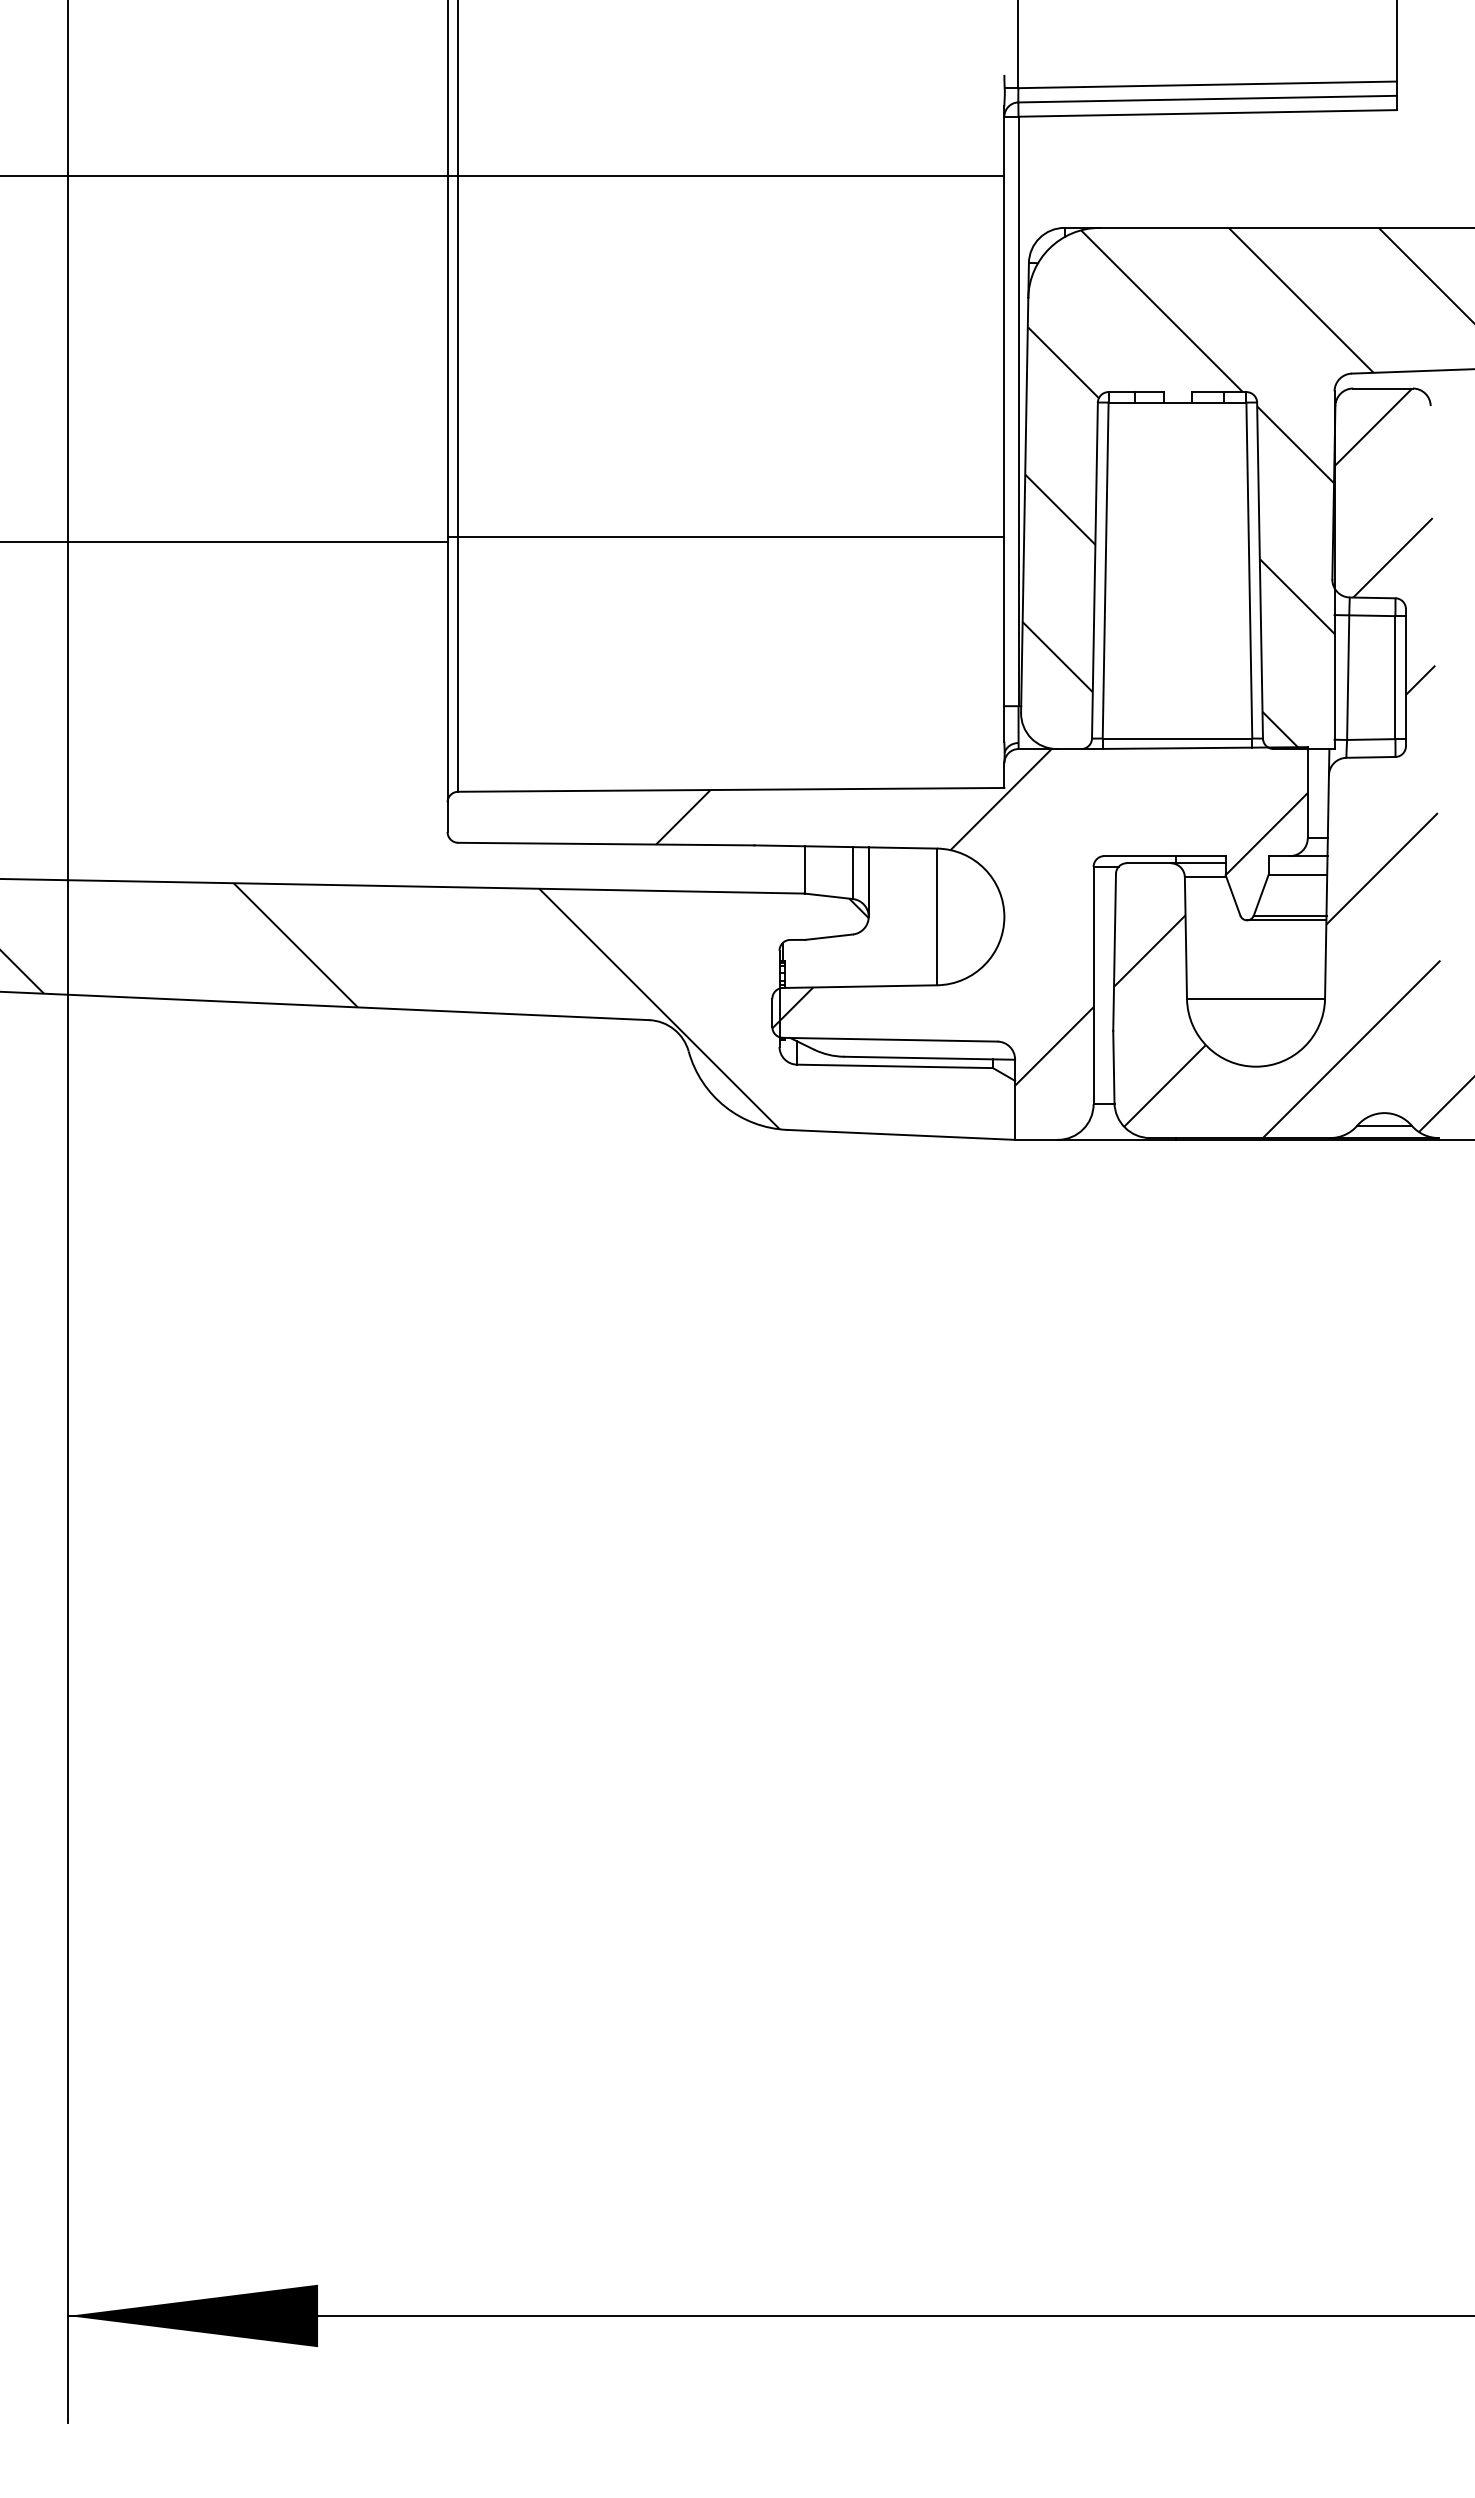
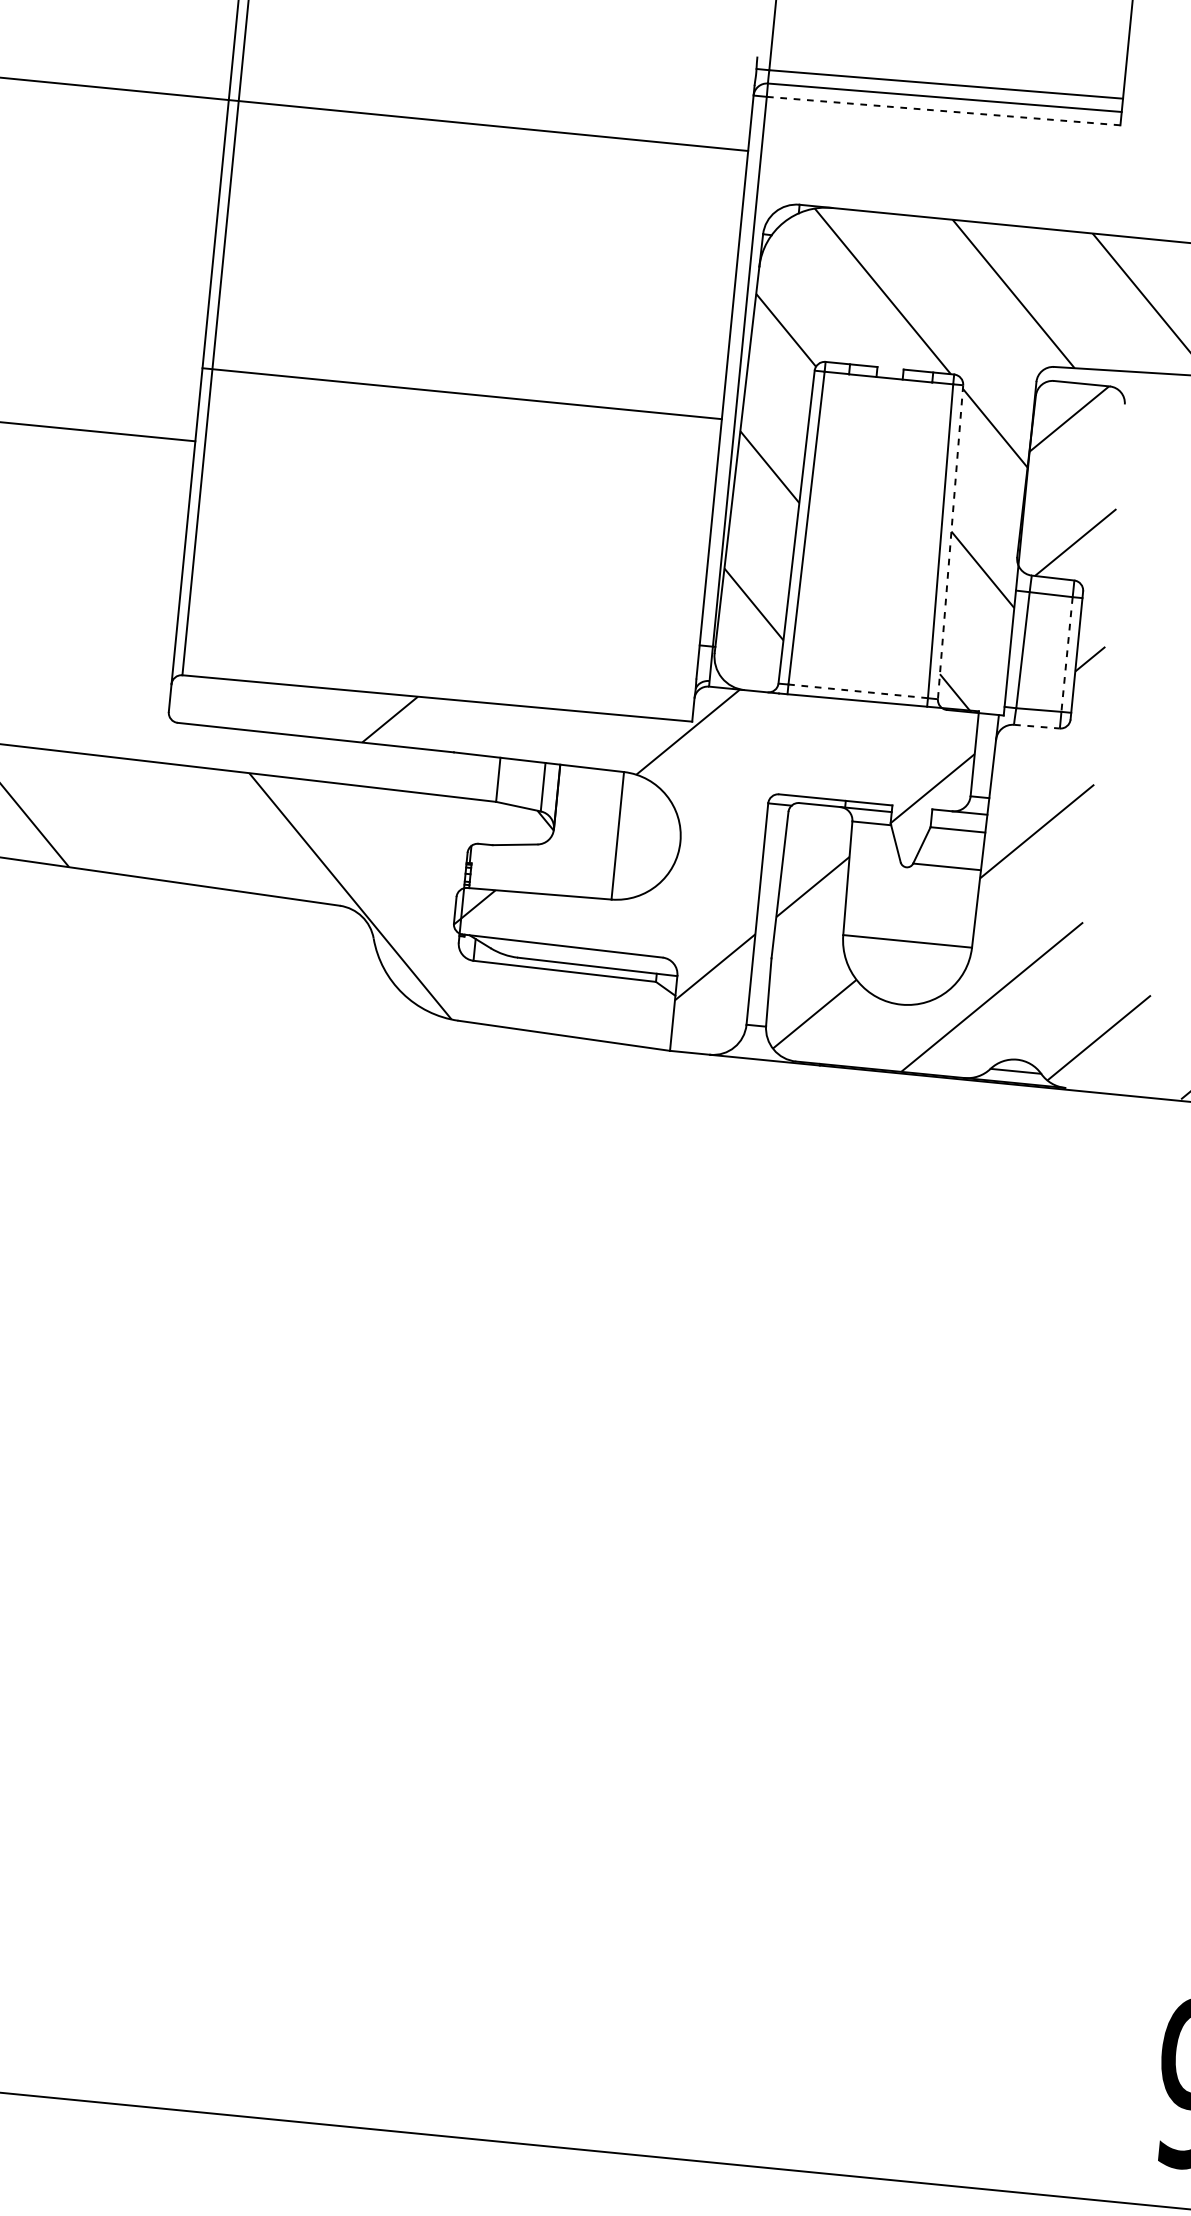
line: (1207, 113) -> (943, 111), solid -> dashed
line: (725, 536) -> (461, 393), moved
line: (1260, 570) -> (951, 542), solid -> dashed
line: (1395, 678) -> (1067, 655), solid -> dashed
line: (1177, 738) -> (858, 691), solid -> dashed
line: (1371, 757) -> (1037, 726), solid -> dashed
line: (1286, 920) -> (943, 871), removed

